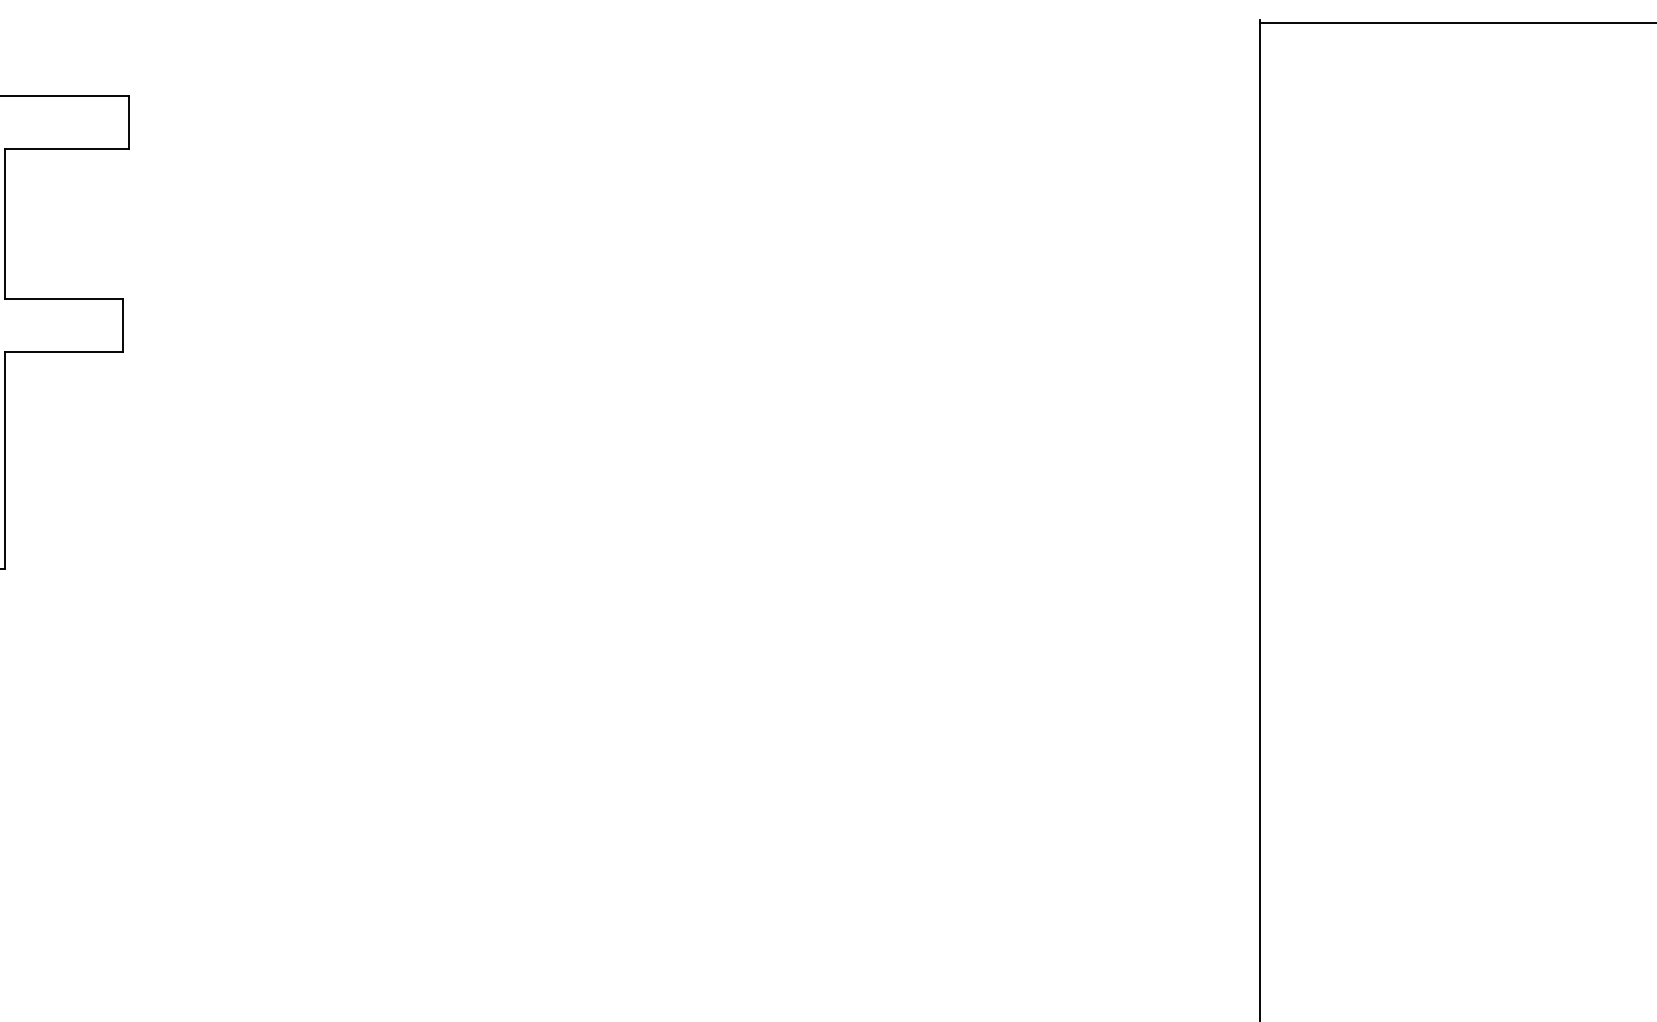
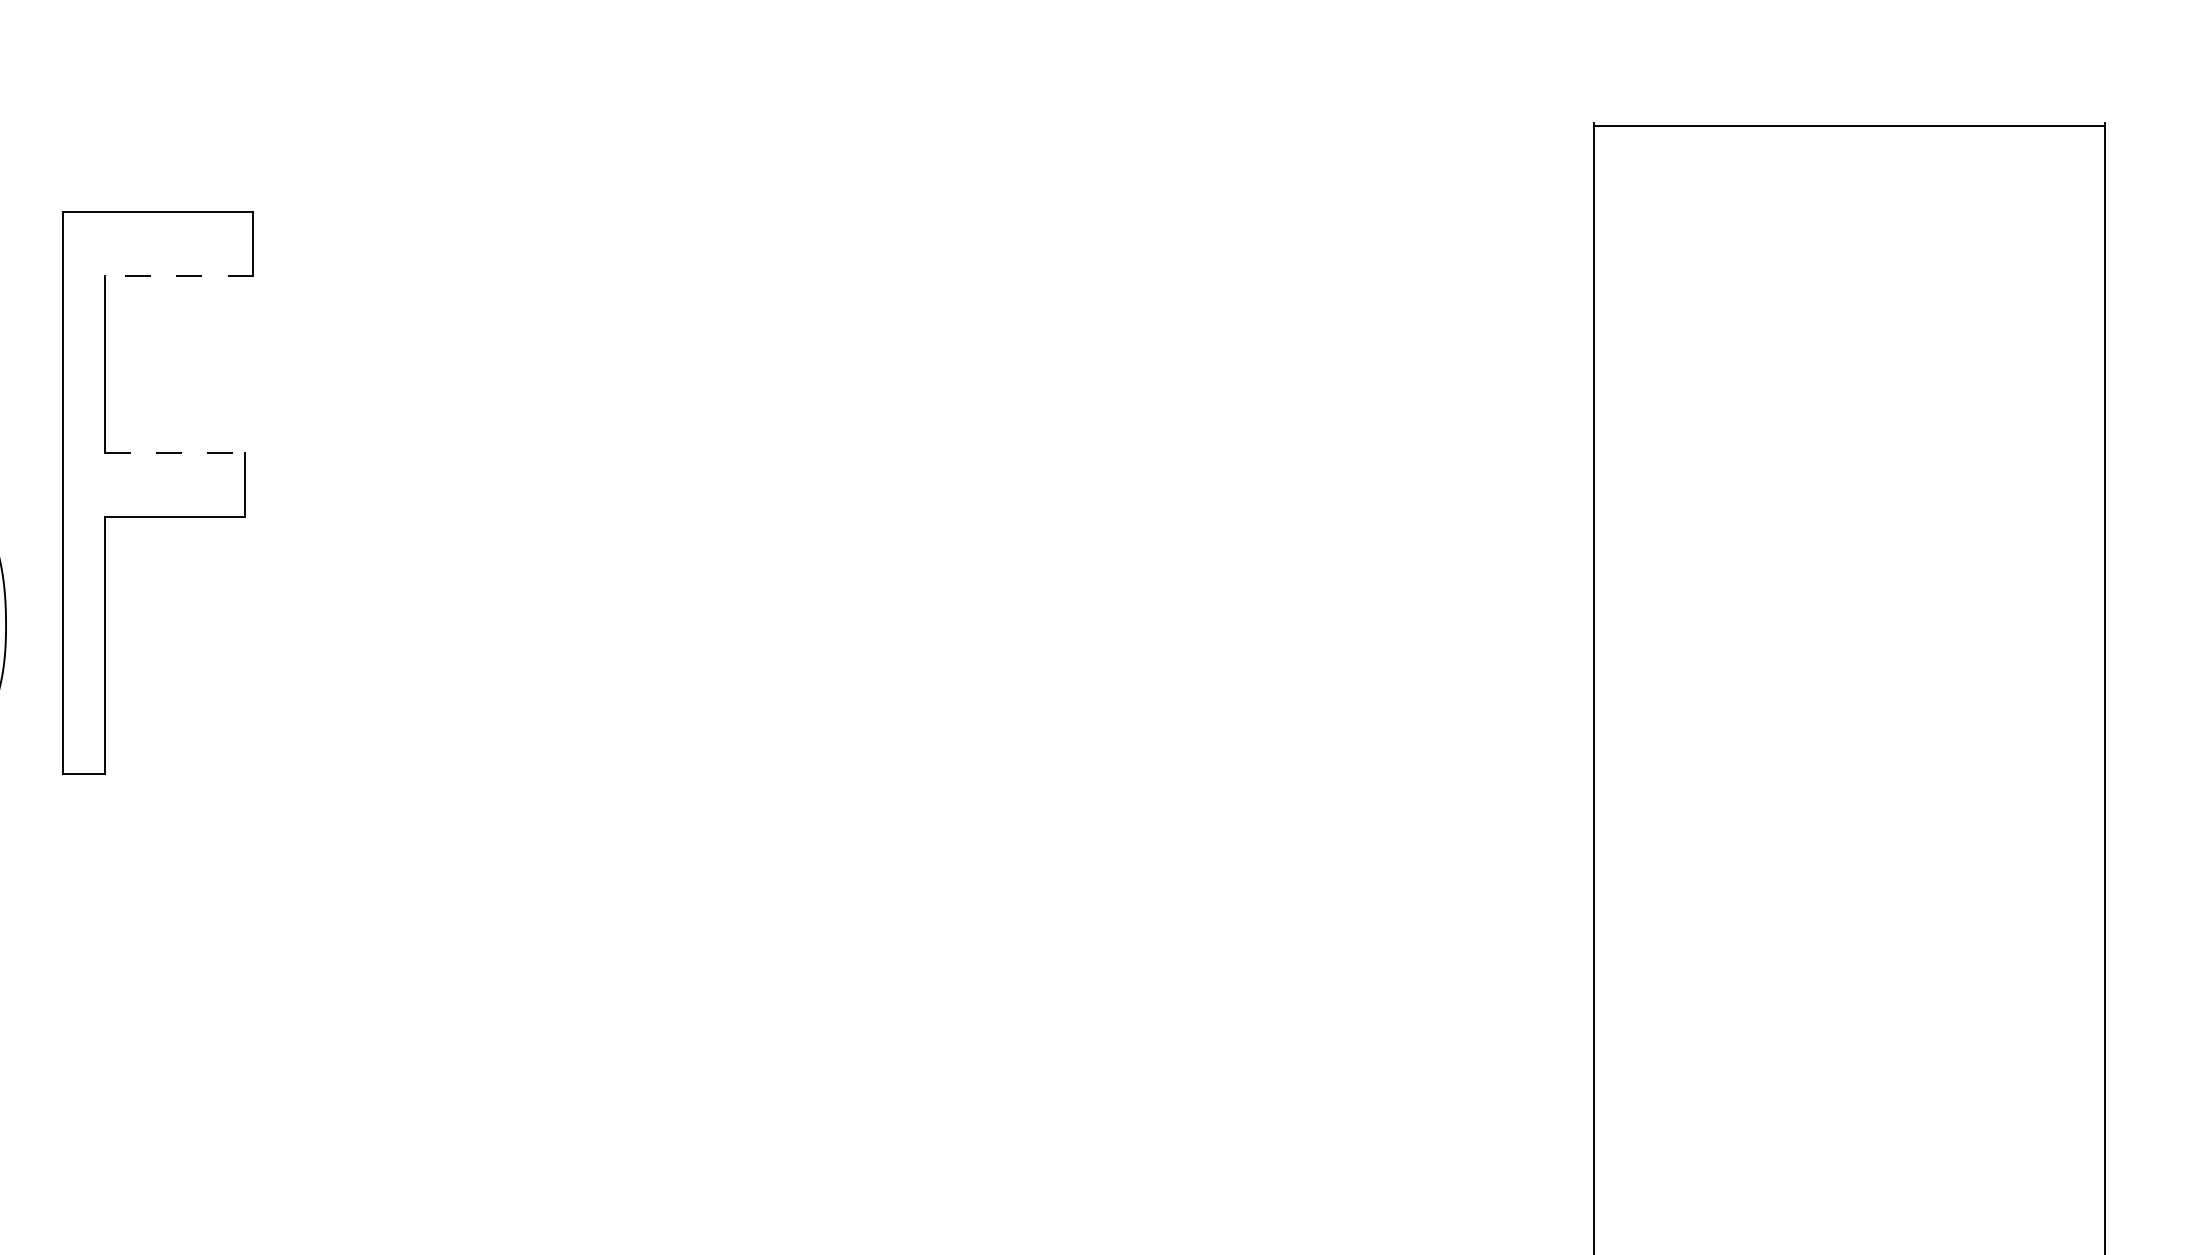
line: (66, 149) -> (178, 276), solid -> dashed
line: (64, 299) -> (175, 453), solid -> dashed

